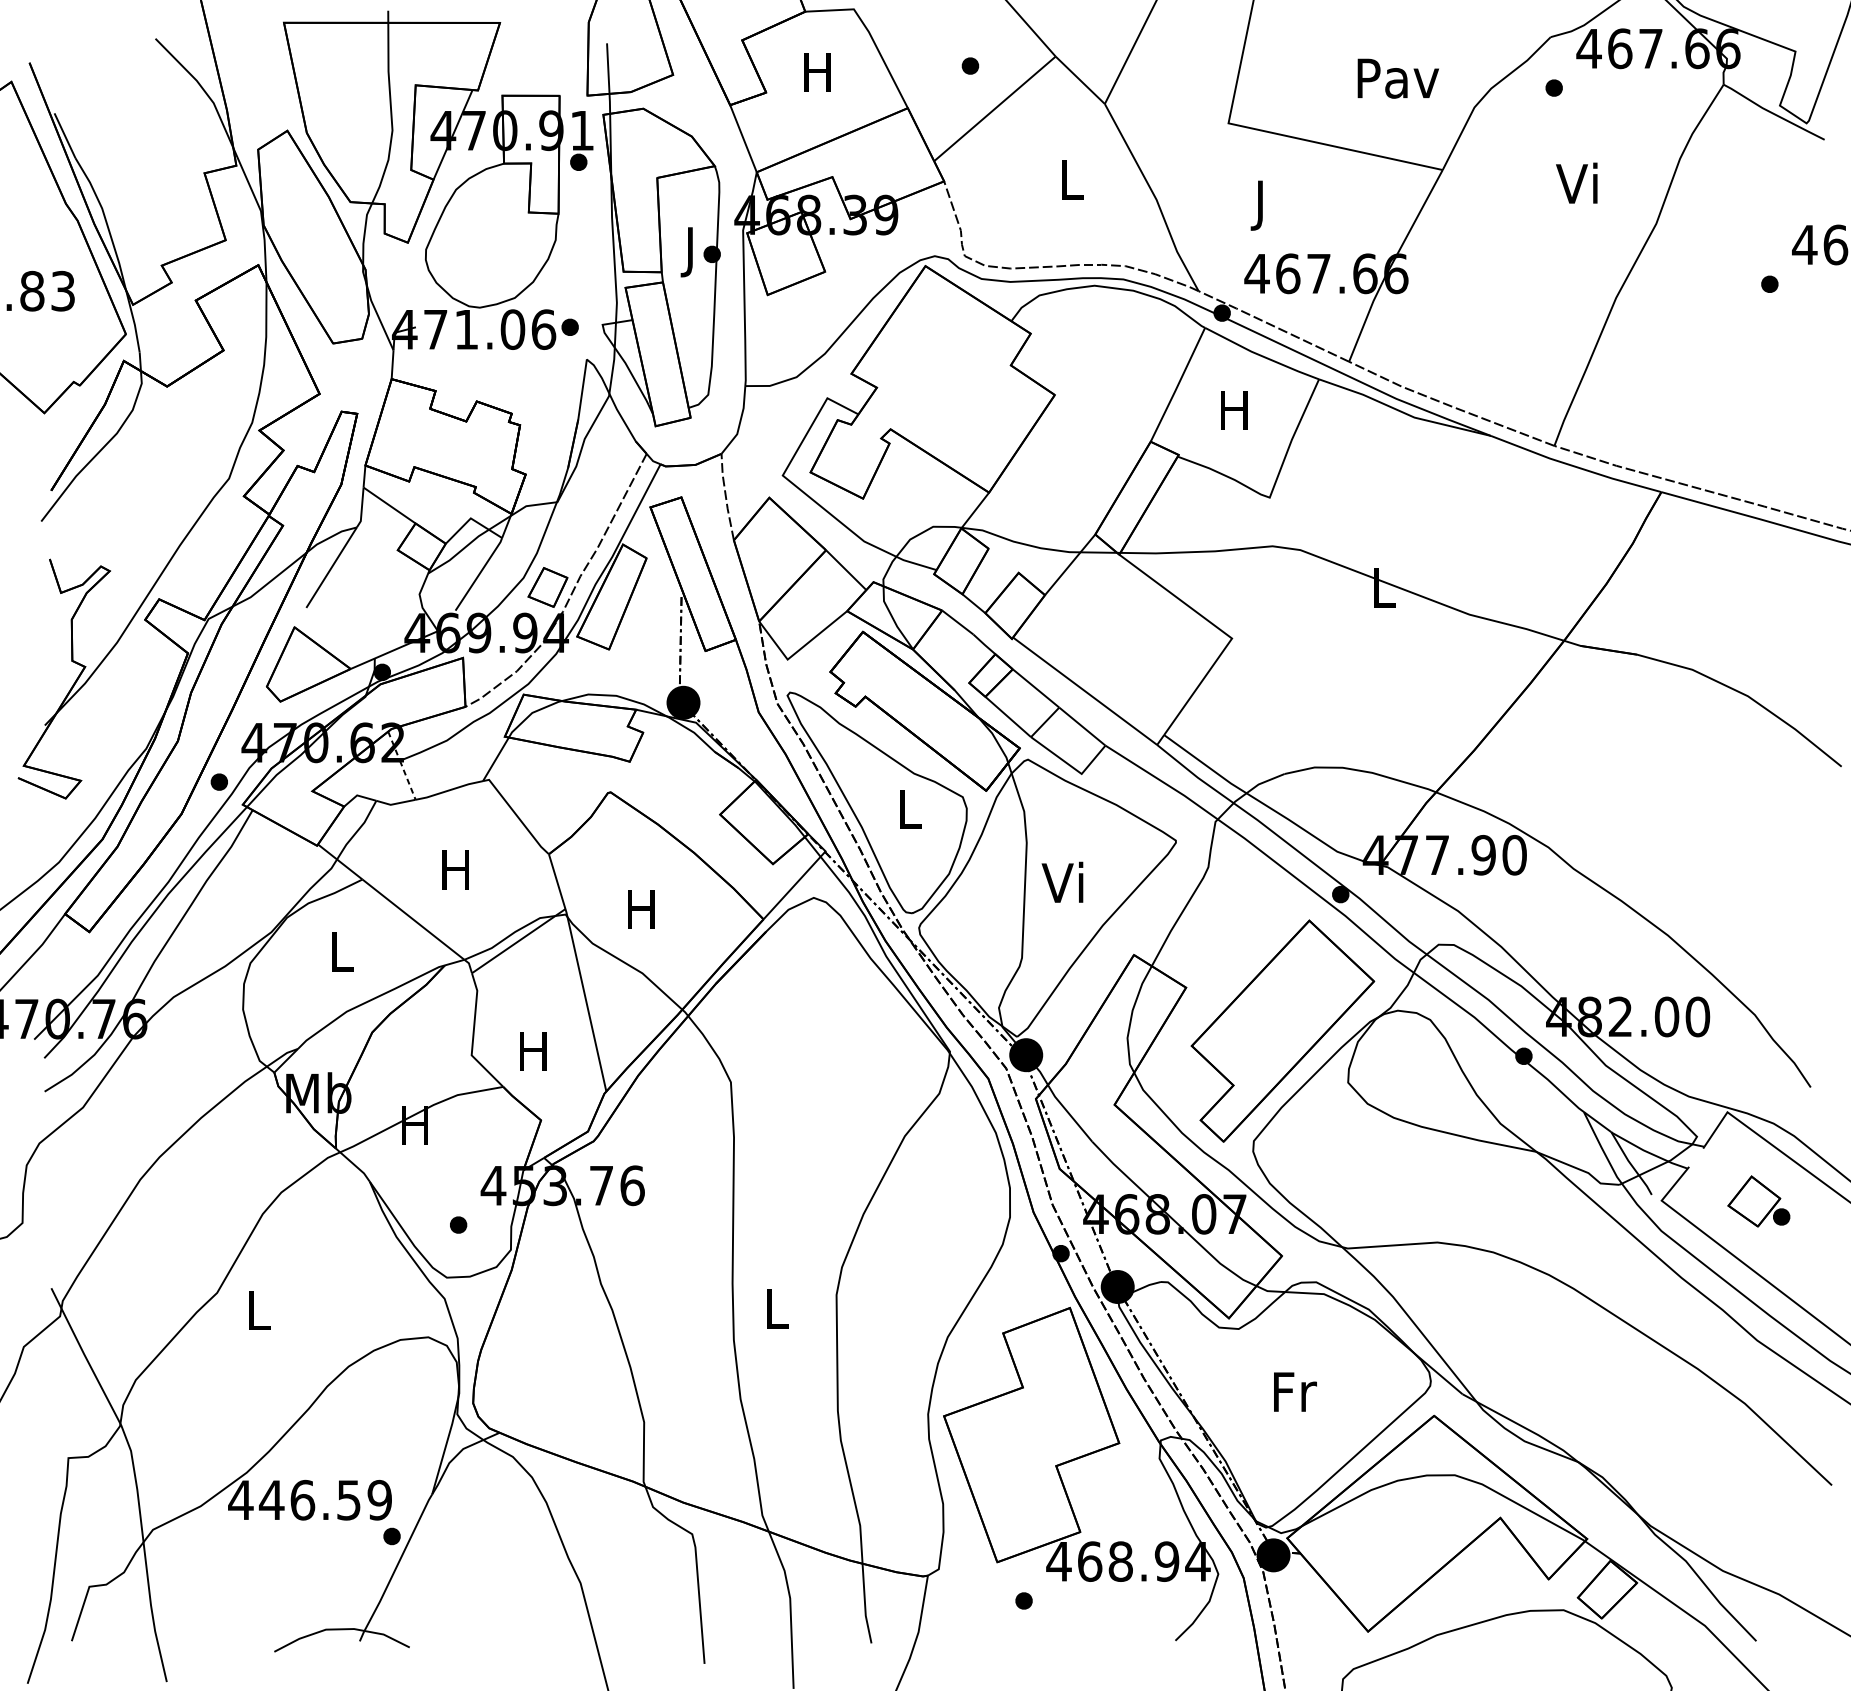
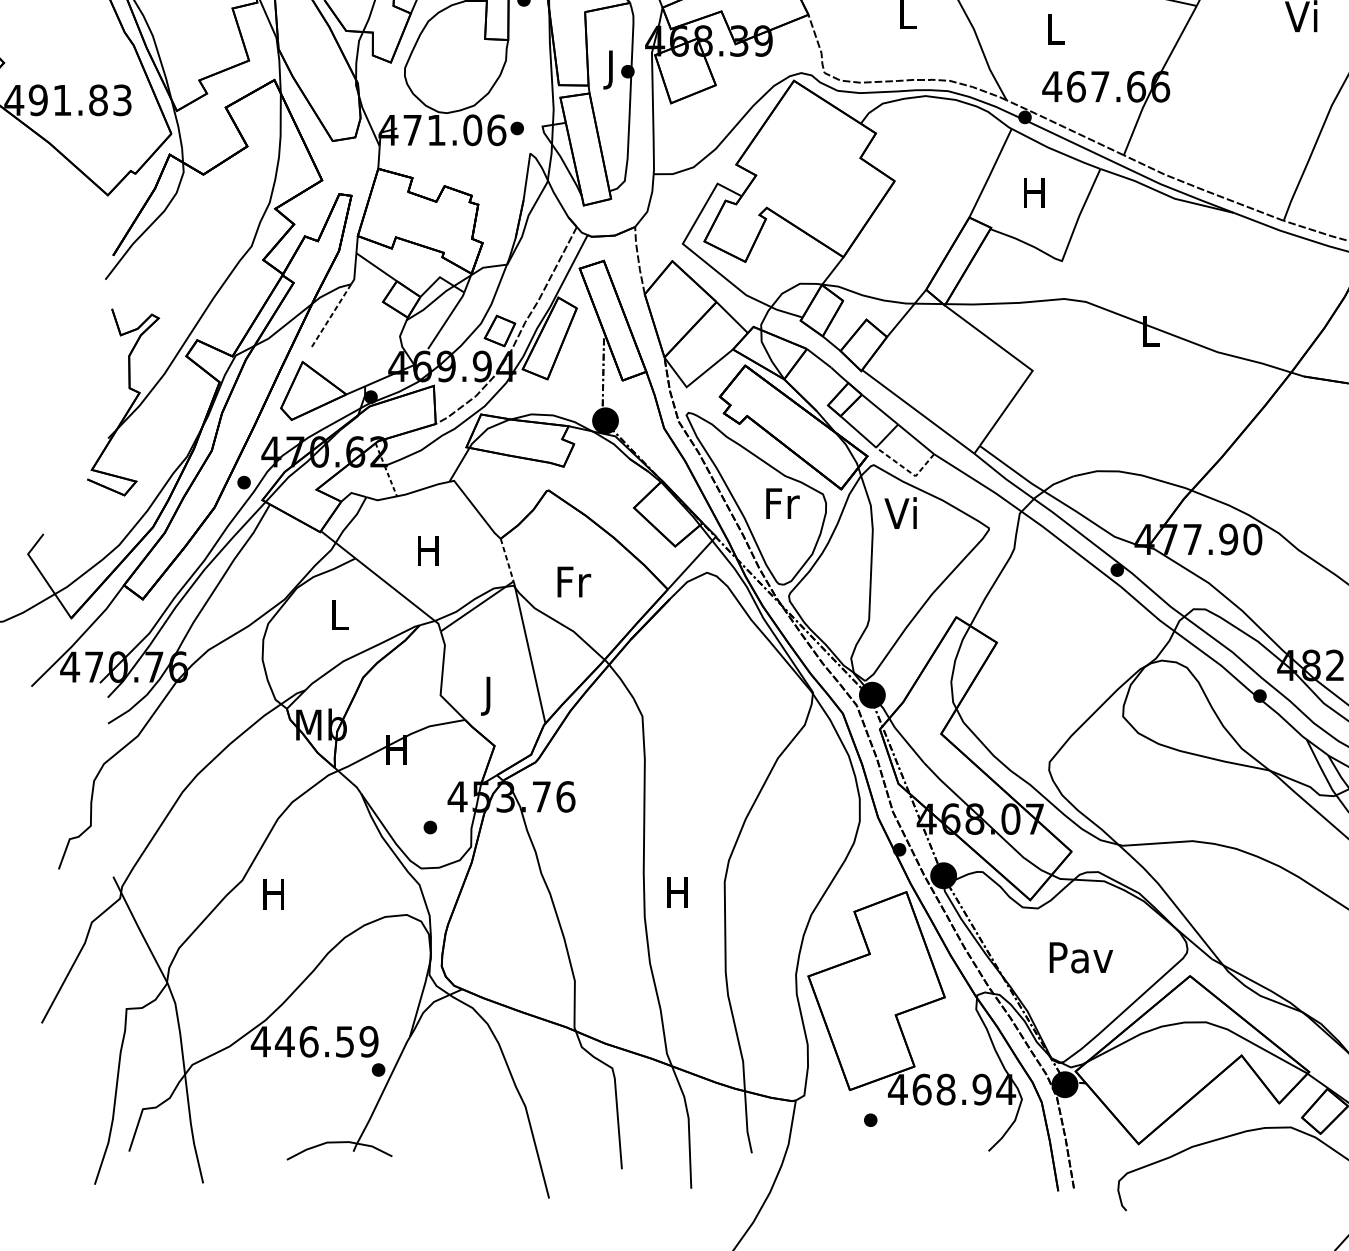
text: (1261, 205) -> (1055, 33), J -> L
line: (331, 567) -> (331, 315), solid -> dashed
line: (1072, 766) -> (908, 470), solid -> dashed
text: (911, 808) -> (783, 503), L -> Fr
line: (557, 881) -> (507, 559), solid -> dashed
text: (1062, 881) -> (900, 512), moved
text: (643, 909) -> (574, 581), H -> Fr
part: (1282, 1030) -> (1071, 676), removed
text: (533, 1056) -> (488, 696), H -> J
text: (775, 1308) -> (677, 892), L -> H
text: (257, 1310) -> (273, 894), L -> H
text: (1294, 1392) -> (1081, 957), Fr -> Pav

